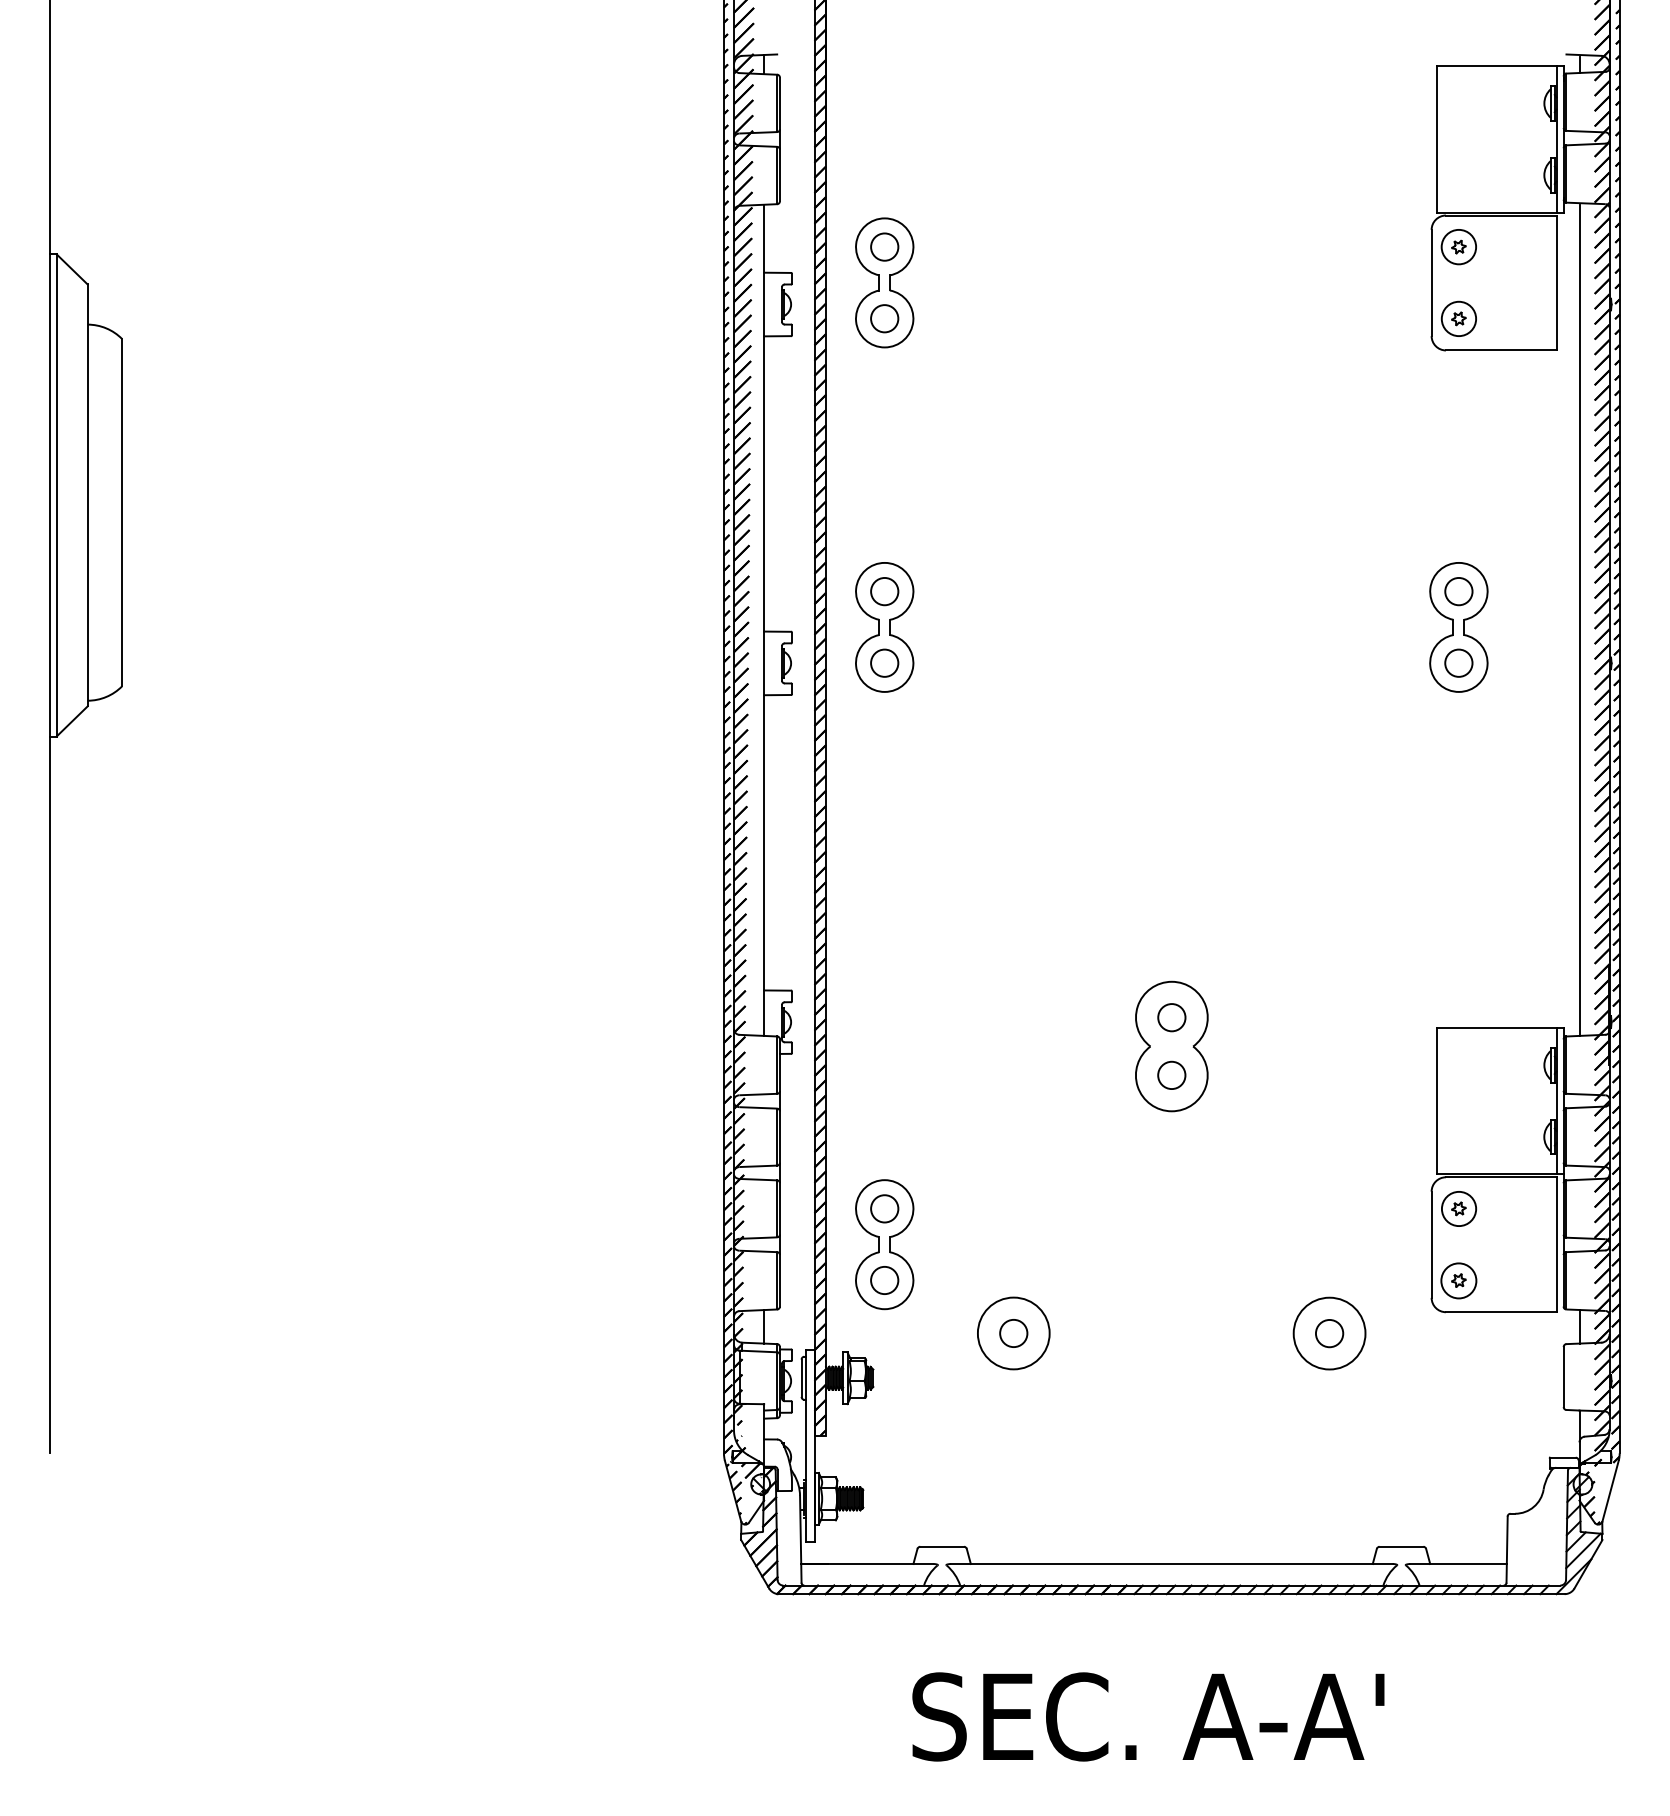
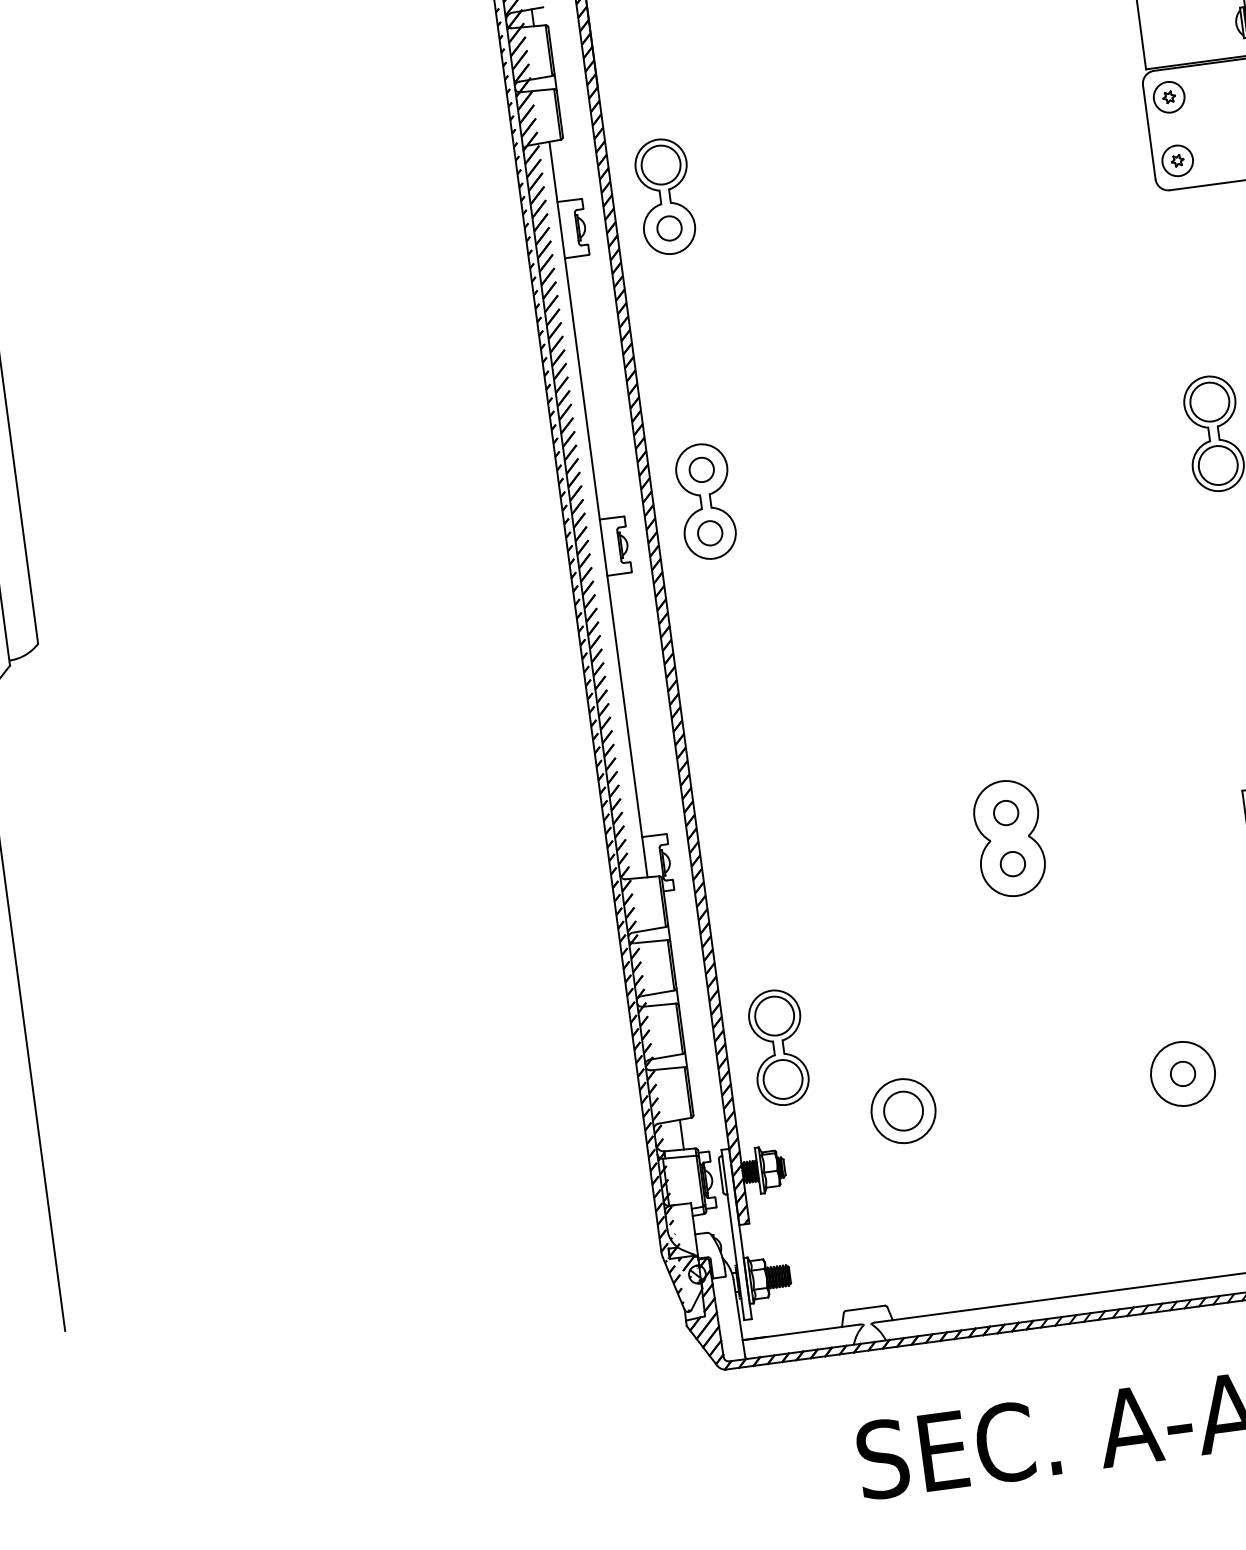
circle: (884, 246) -> (660, 164), size x1.6
circle: (1458, 591) -> (1209, 402), size x1.6
circle: (1458, 662) -> (1217, 464), size x1.6
circle: (884, 1208) -> (774, 1015), size x1.6
circle: (884, 1280) -> (782, 1079), size x1.6
circle: (1013, 1333) -> (903, 1111), size x1.6

